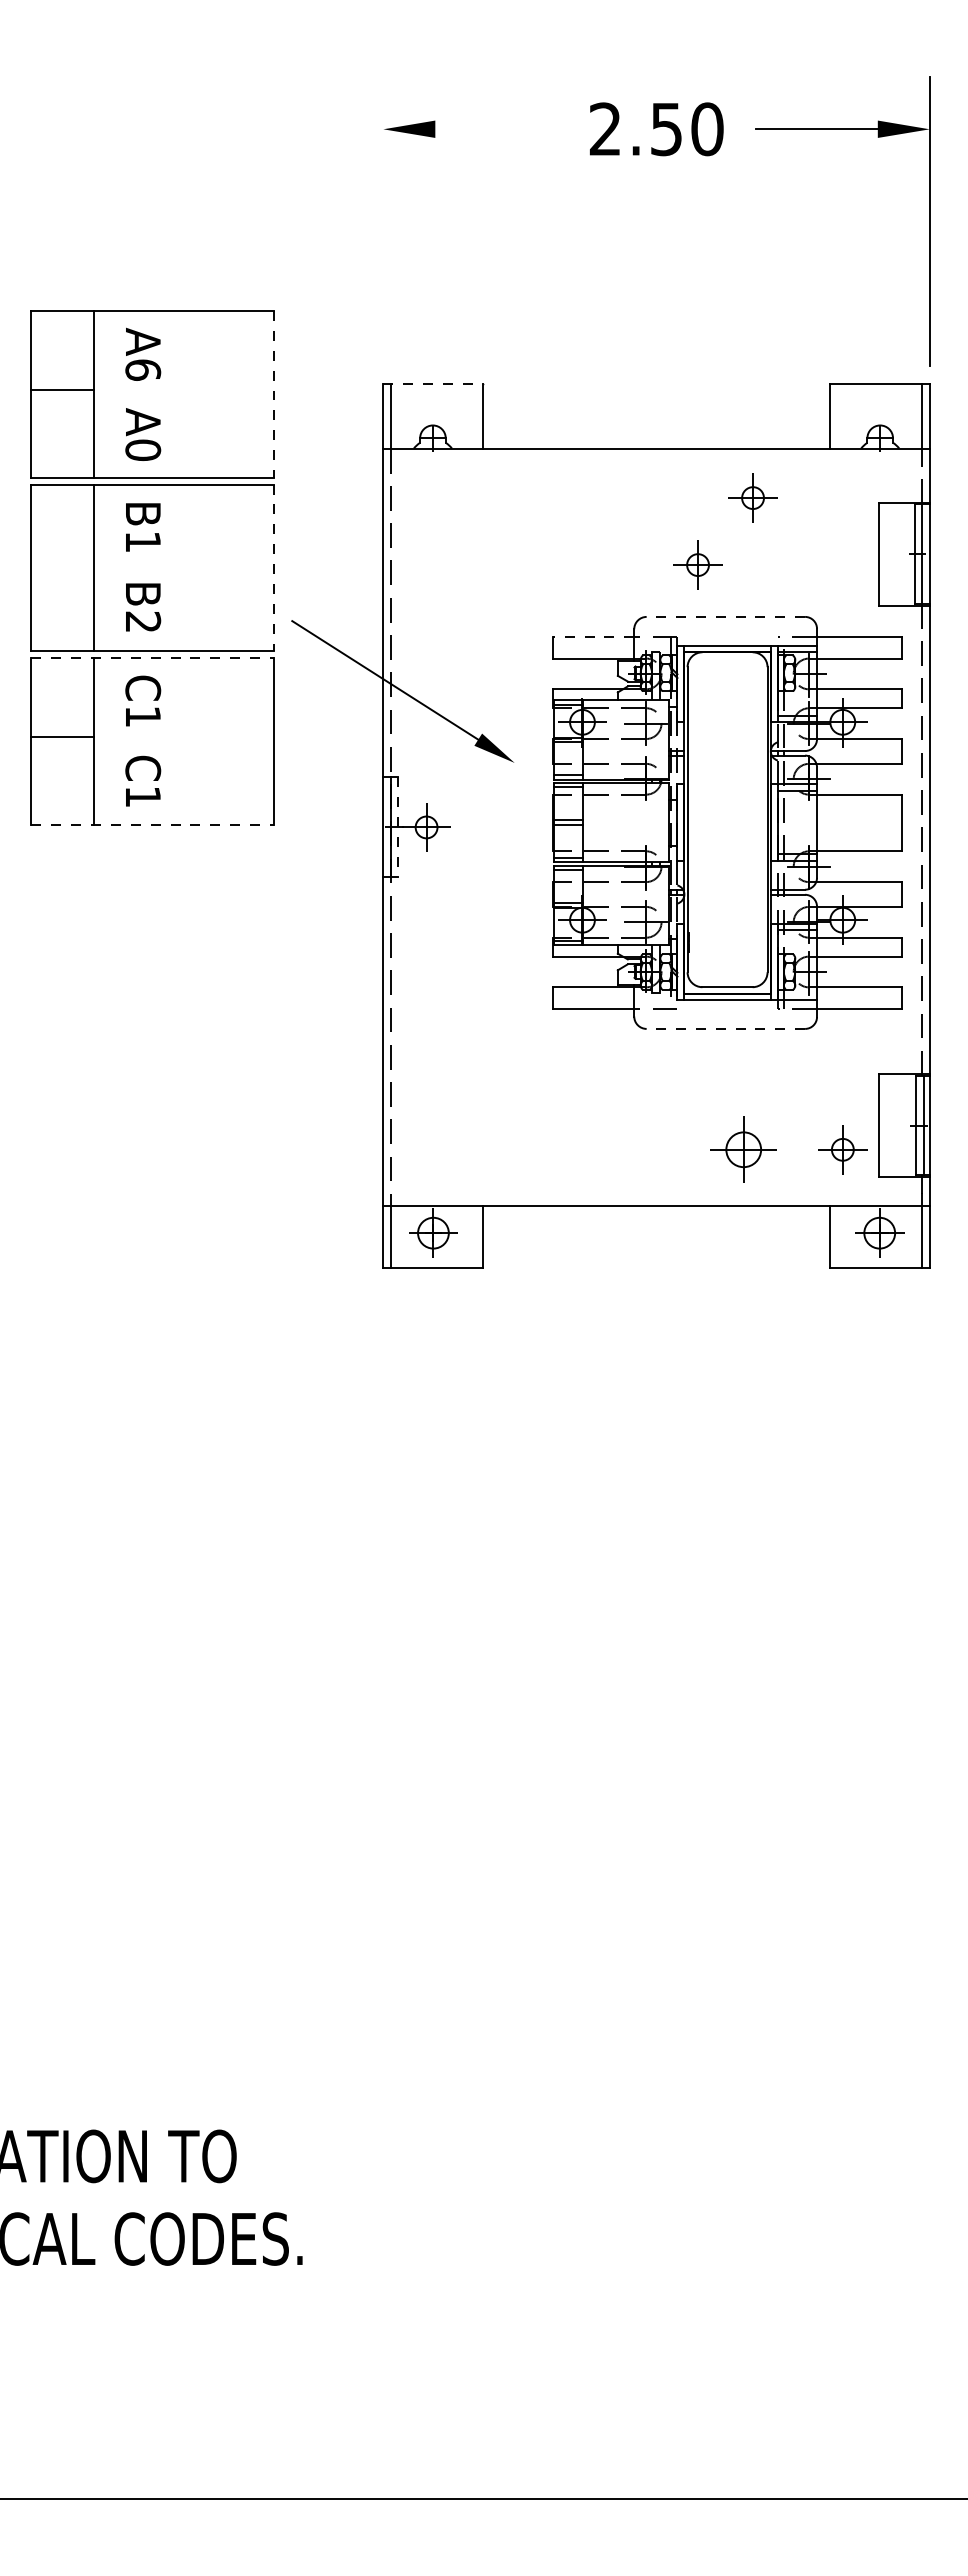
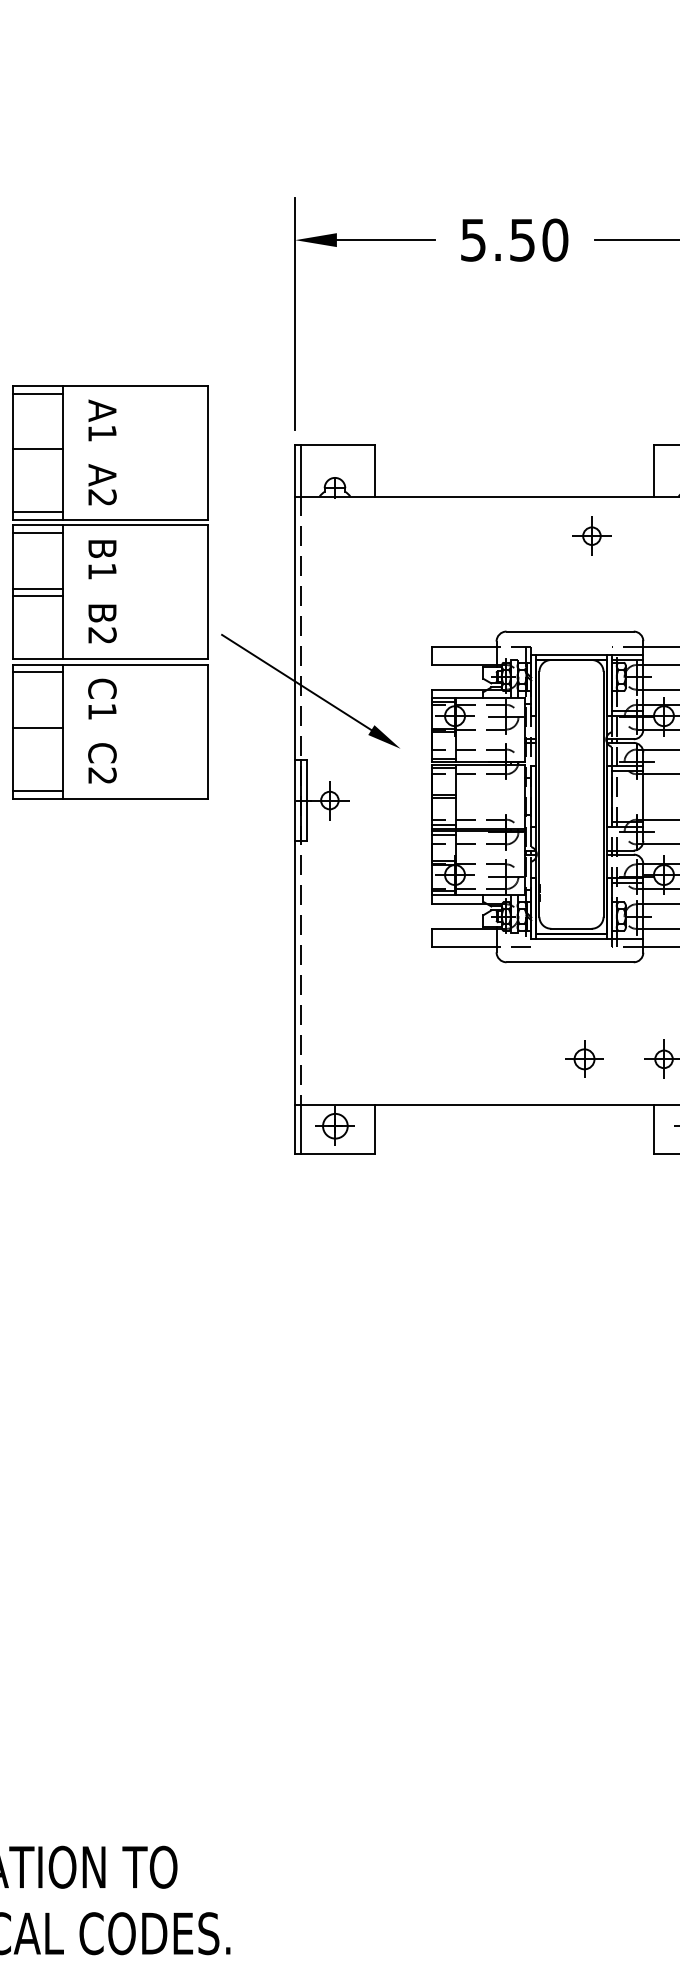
line: (495, 129) -> (385, 240), added
text: (604, 129) -> (472, 240), 2.50 -> 5.50
line: (383, 221) -> (295, 314), added
line: (62, 320) -> (37, 393), added
text: (143, 369) -> (102, 432), A6 -> A1
line: (433, 384) -> (335, 445), dashed -> solid
line: (274, 394) -> (207, 453), dashed -> solid
text: (143, 449) -> (102, 497), A0 -> A2
line: (62, 468) -> (37, 512), added
line: (62, 493) -> (37, 532), added
line: (62, 563) -> (37, 588), added
part: (697, 564) -> (547, 589), removed
line: (274, 568) -> (207, 592), dashed -> solid
line: (62, 572) -> (37, 595), added
line: (725, 616) -> (569, 631), dashed -> solid
line: (593, 636) -> (463, 647), dashed -> solid
line: (153, 658) -> (110, 664), dashed -> solid
line: (62, 667) -> (37, 672), added
text: (143, 796) -> (102, 775), C1 -> C2
line: (62, 815) -> (37, 790), added
line: (153, 825) -> (110, 799), dashed -> solid
line: (398, 827) -> (307, 800), dashed -> solid
line: (725, 1028) -> (569, 961), dashed -> solid
part: (743, 1149) -> (584, 1059), size x0.71

